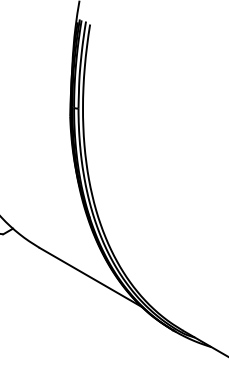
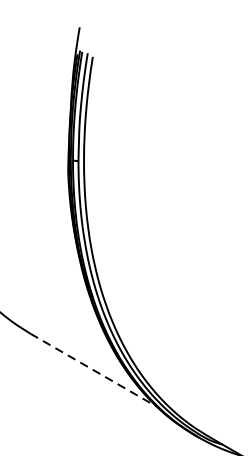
line: (90, 277) -> (93, 370), solid -> dashed

